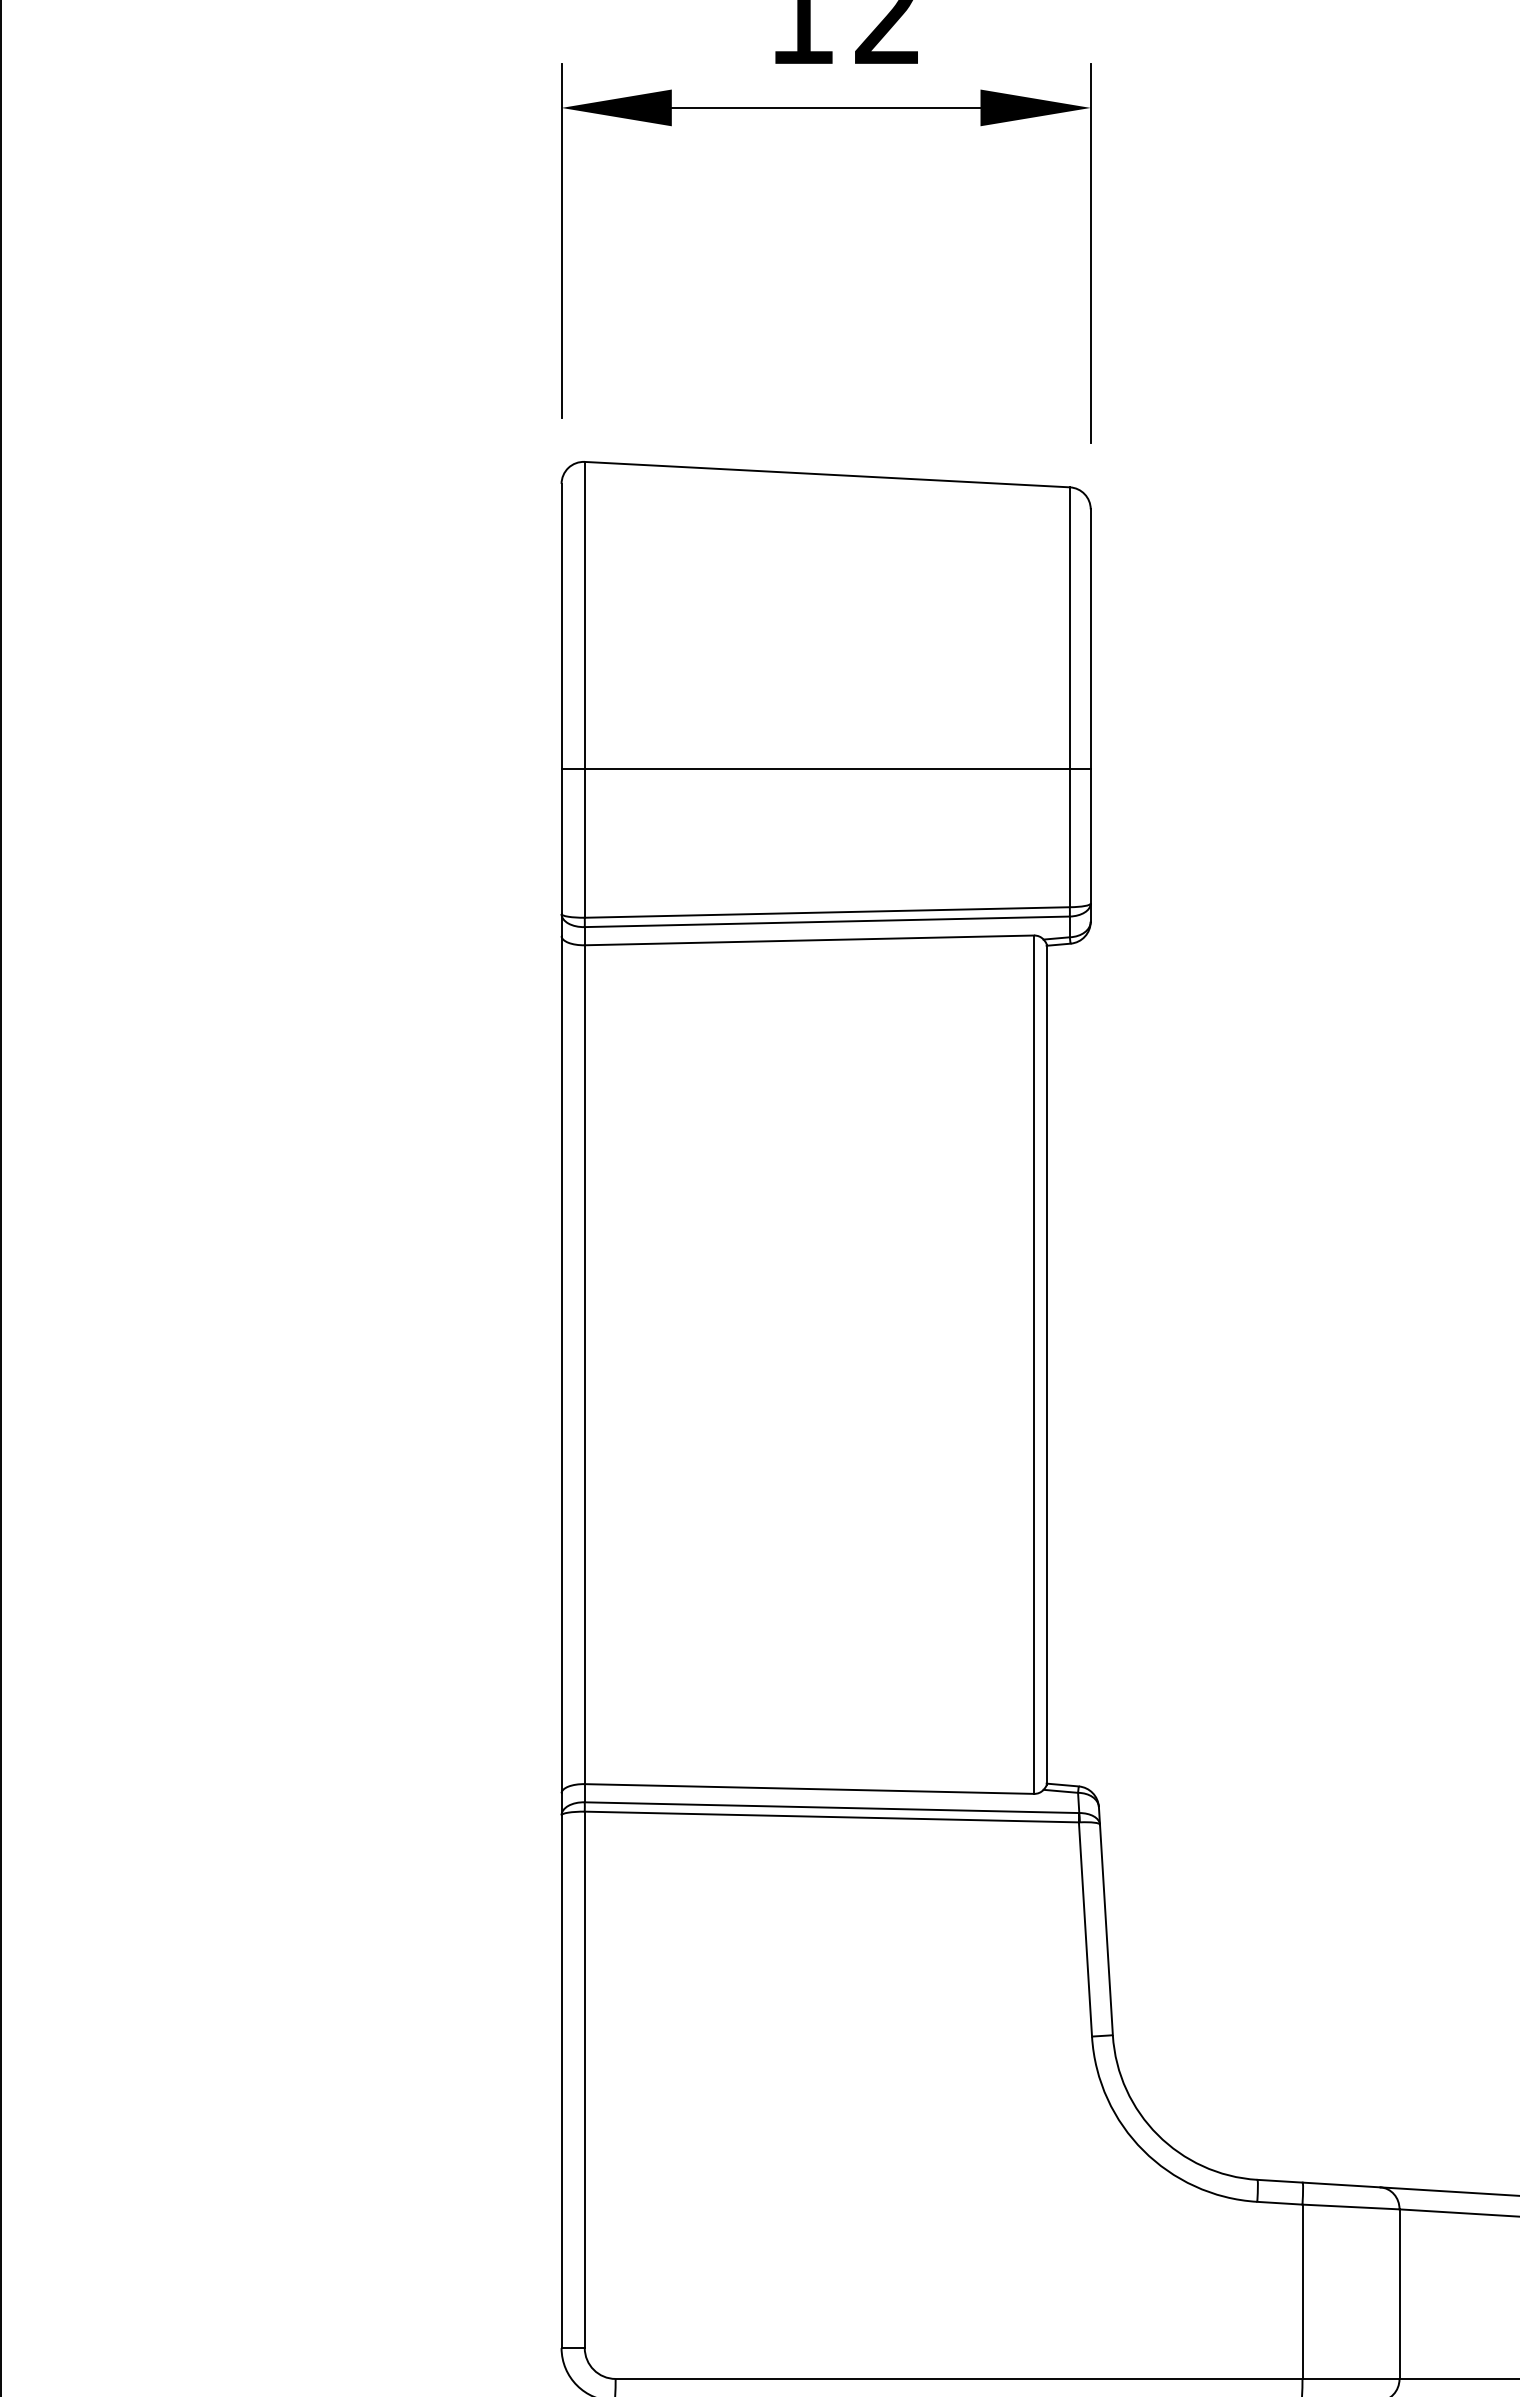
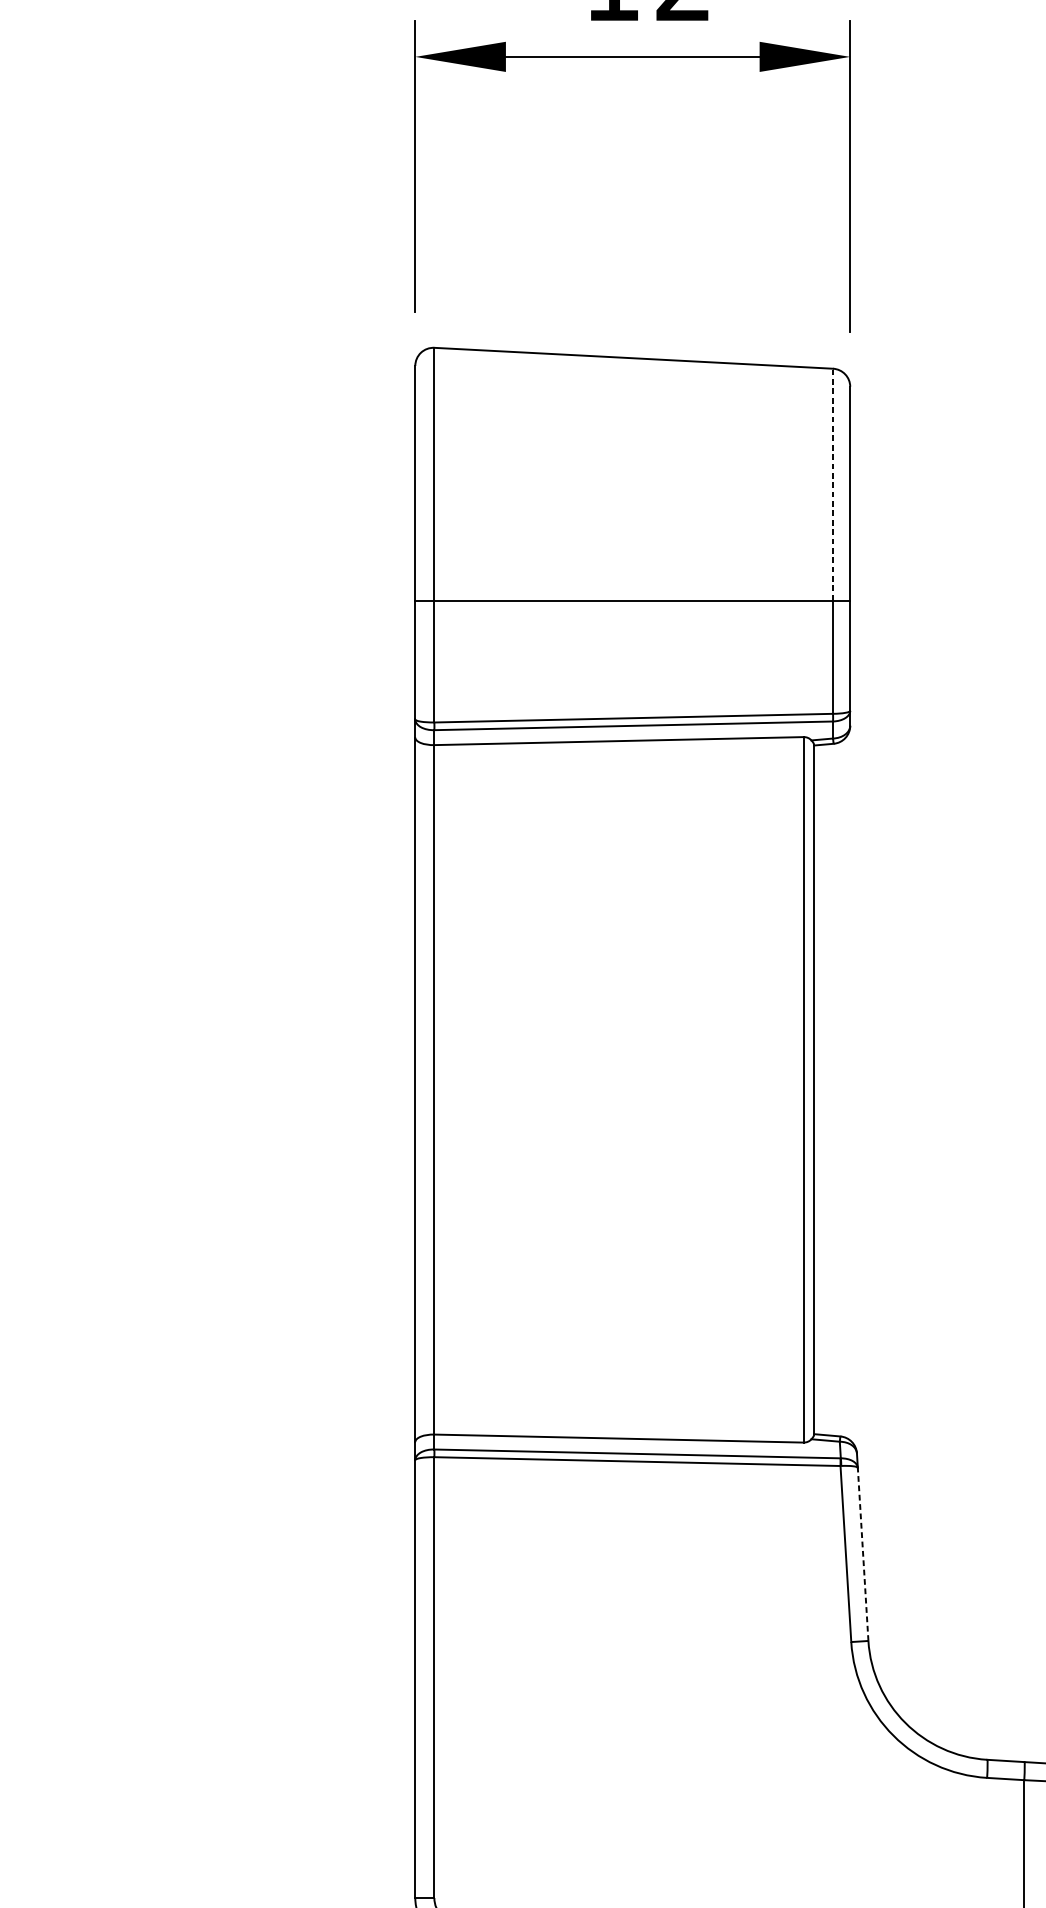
line: (1069, 627) -> (832, 483), solid -> dashed
line: (1106, 1929) -> (863, 1554), solid -> dashed

